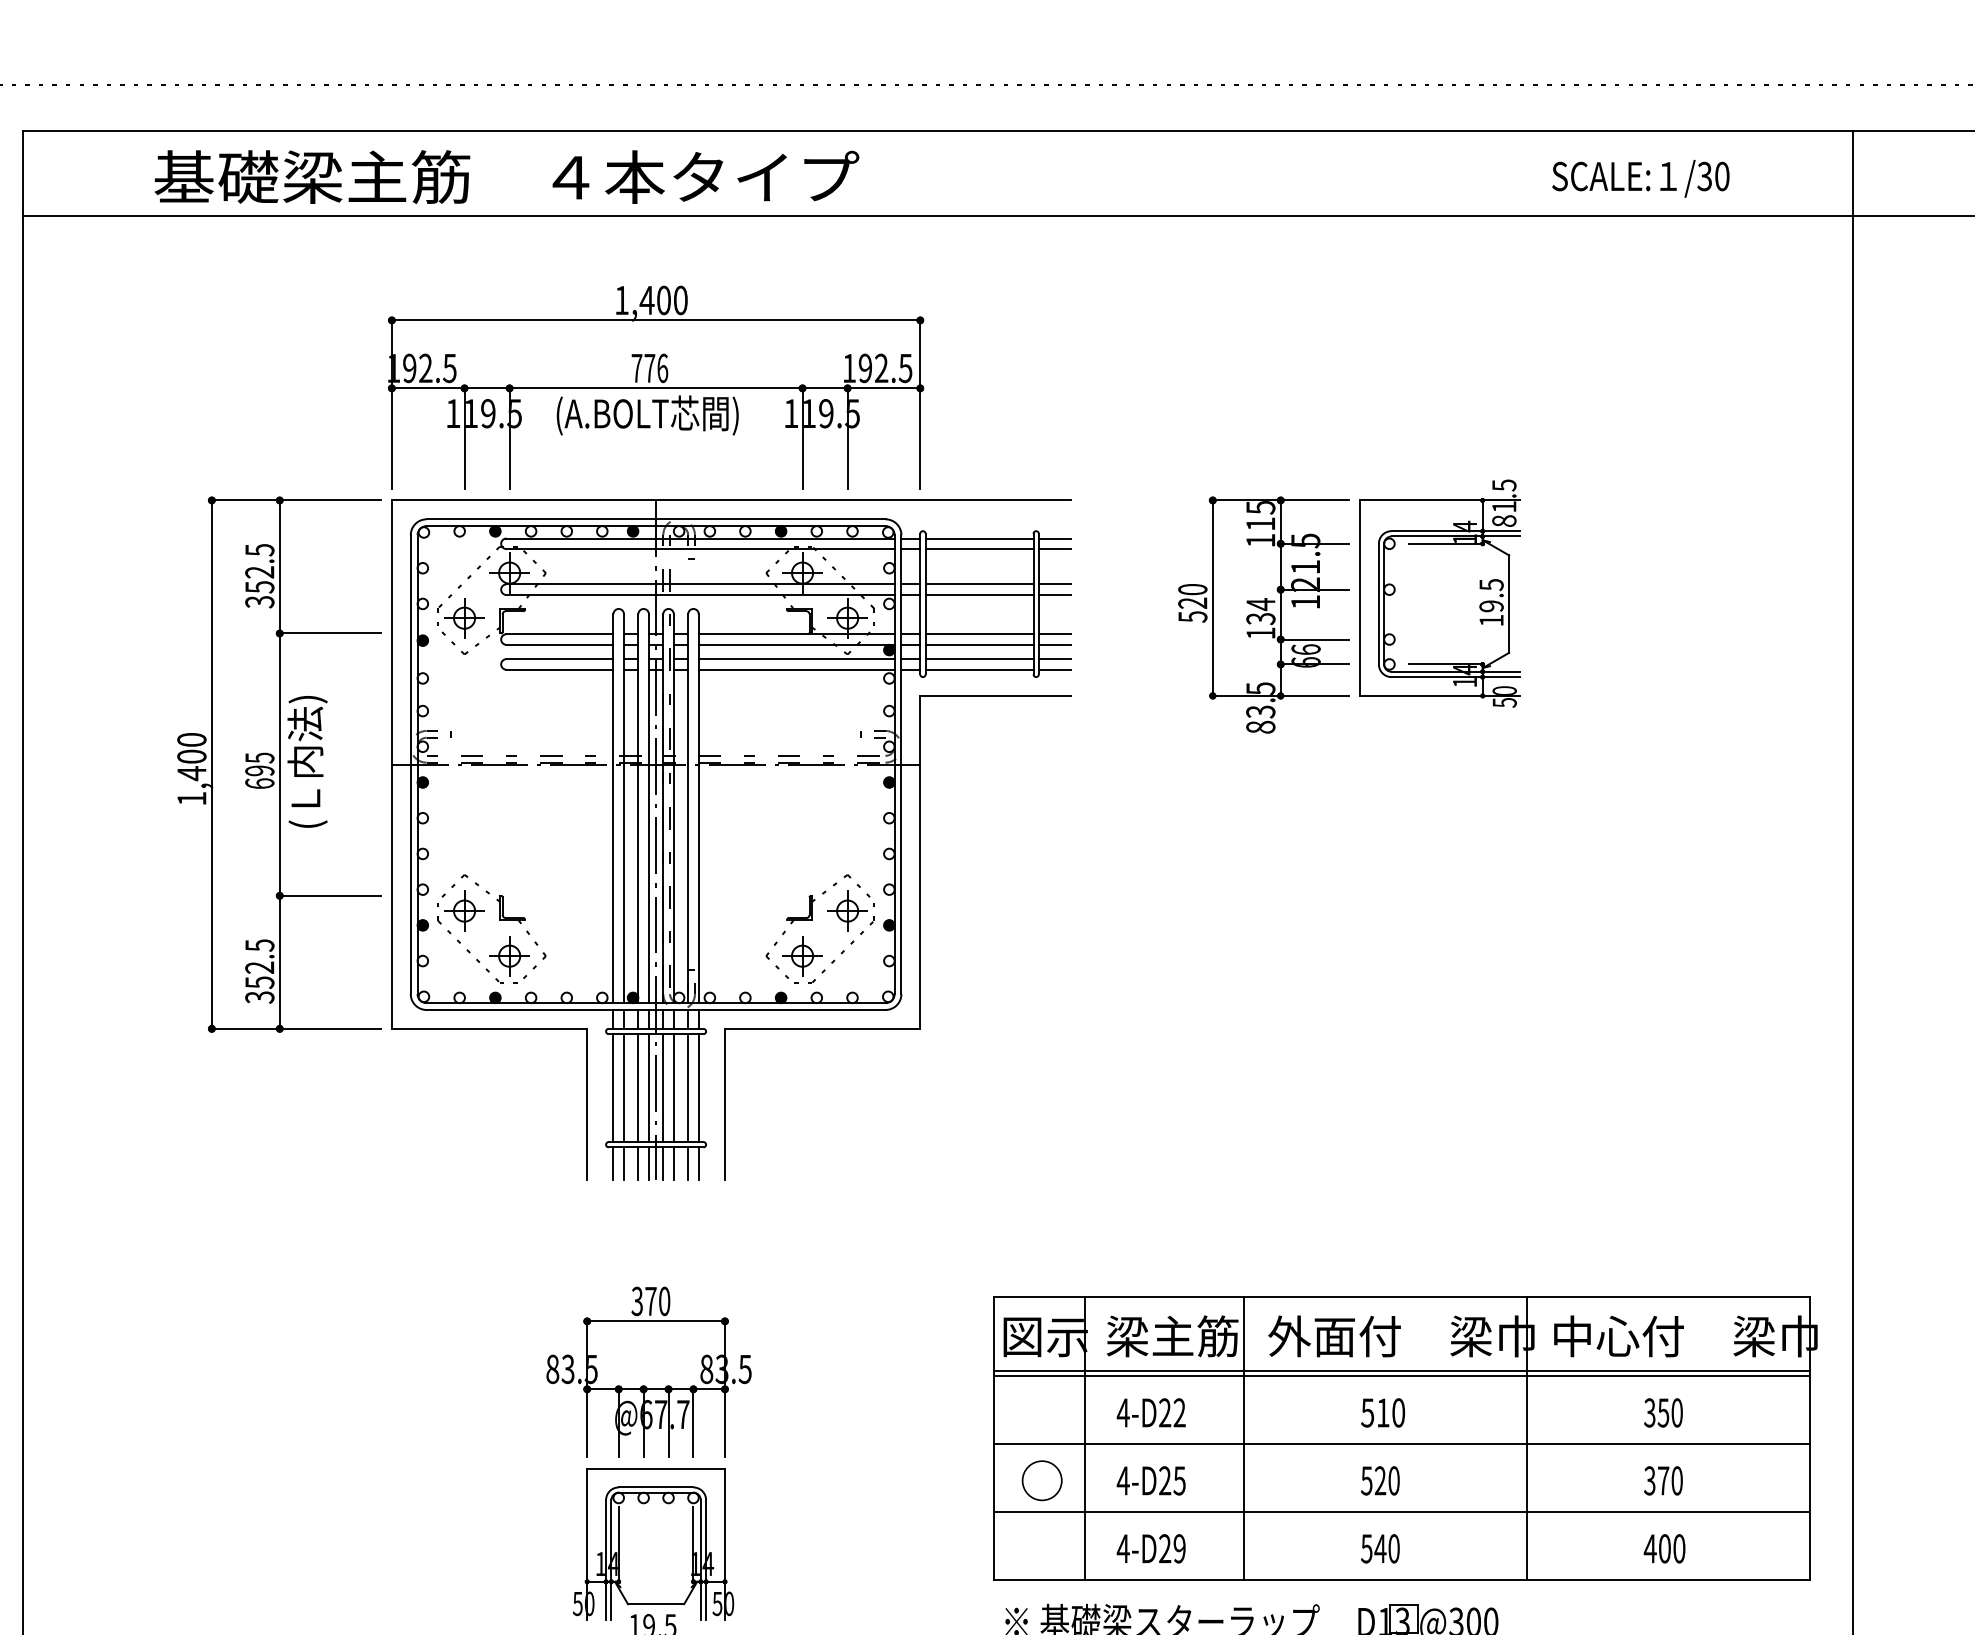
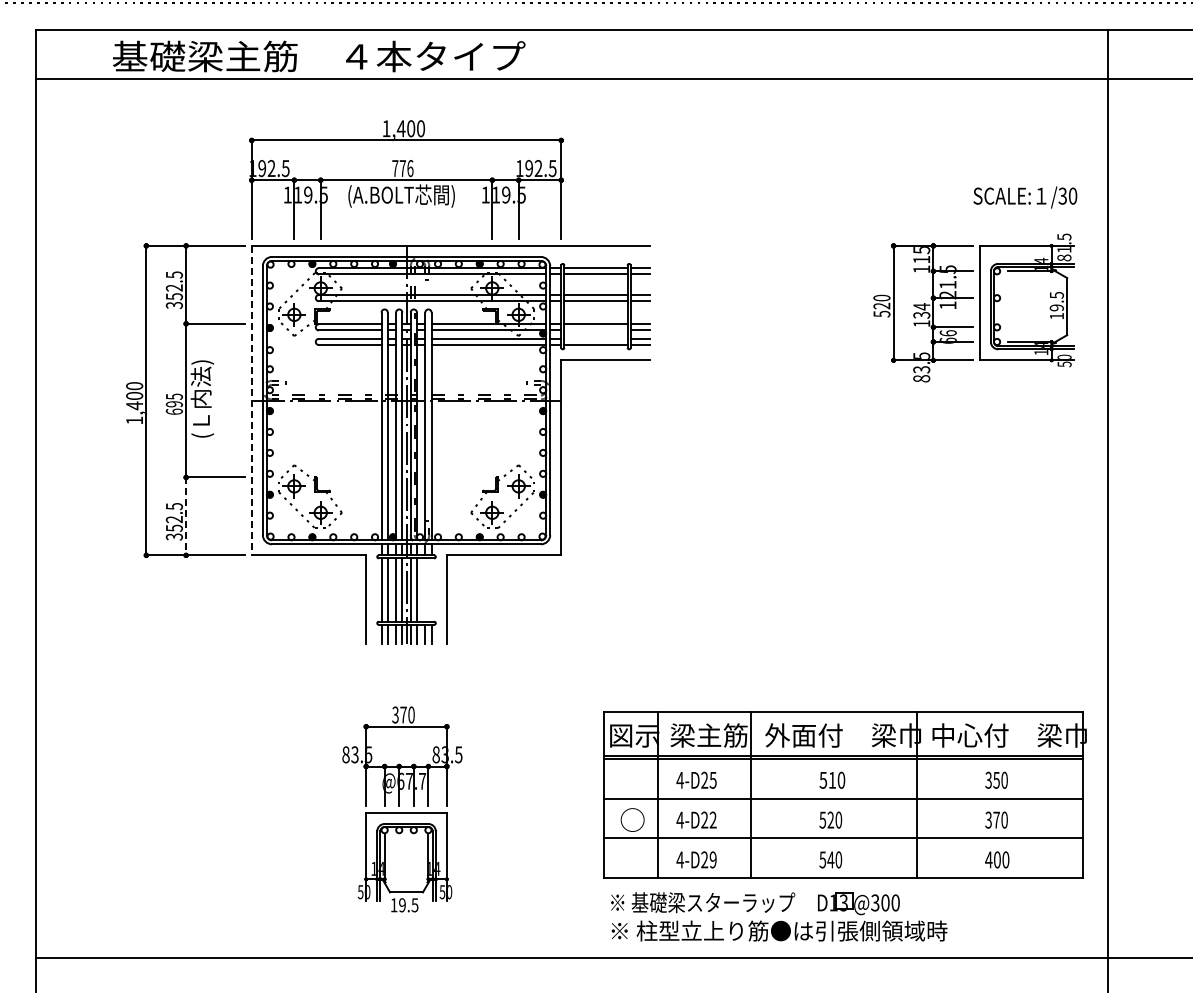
text: (1641, 178) -> (1025, 197), moved
part: (1349, 605) -> (973, 307), moved
line: (978, 644) -> (595, 330), removed
line: (978, 658) -> (595, 338), removed
line: (391, 764) -> (251, 400), solid -> dashed
line: (280, 962) -> (186, 516), solid -> dashed
line: (688, 1087) -> (425, 589), removed
line: (698, 1087) -> (431, 589), removed
text: (1178, 1411) -> (712, 779), 4-D22 -> 4-D25
text: (1178, 1479) -> (712, 819), 4-D25 -> 4-D22

